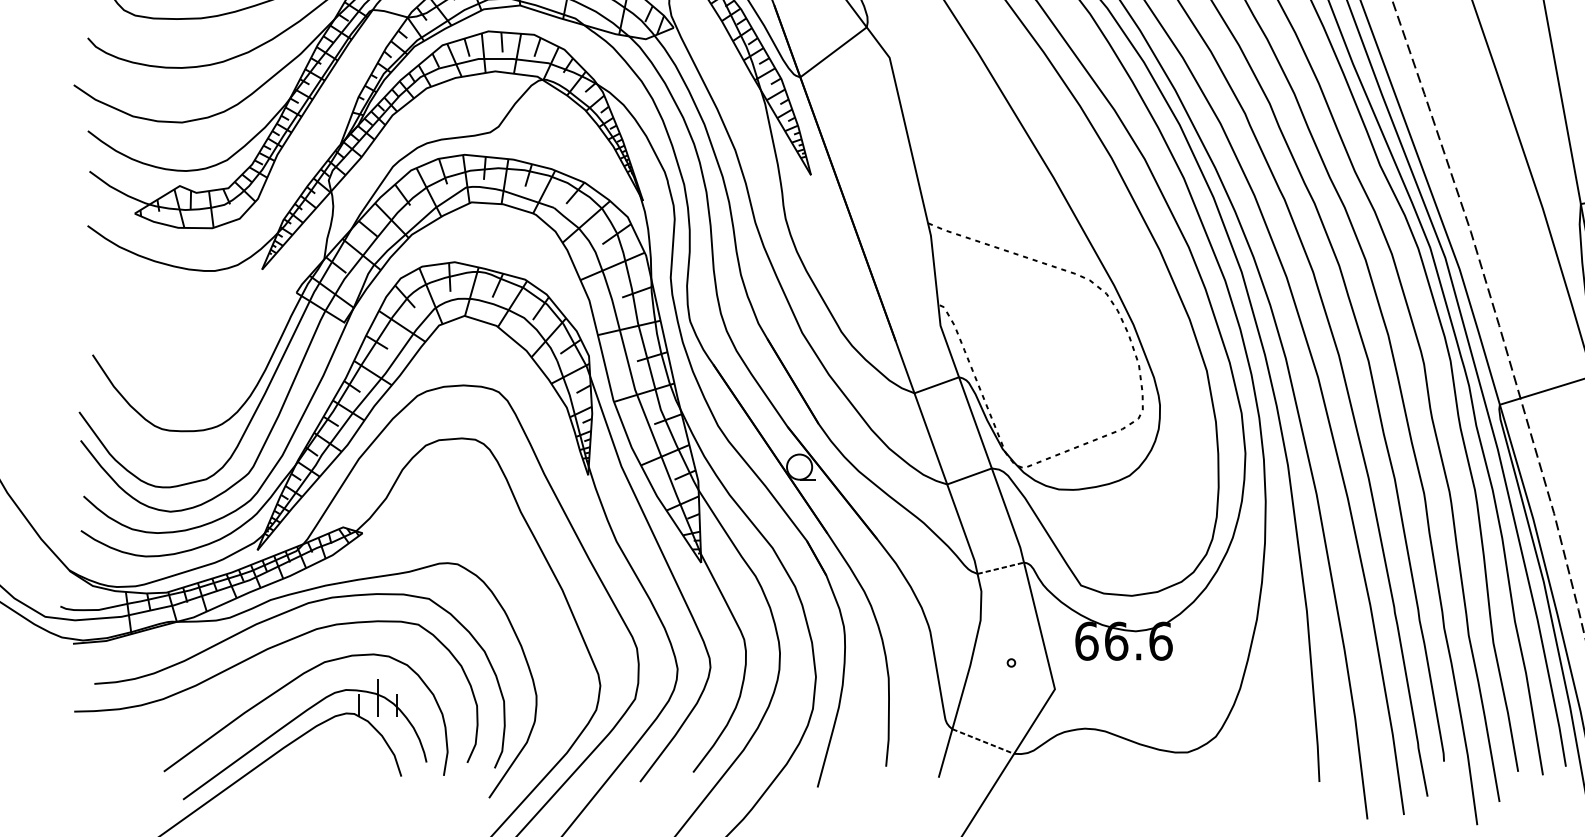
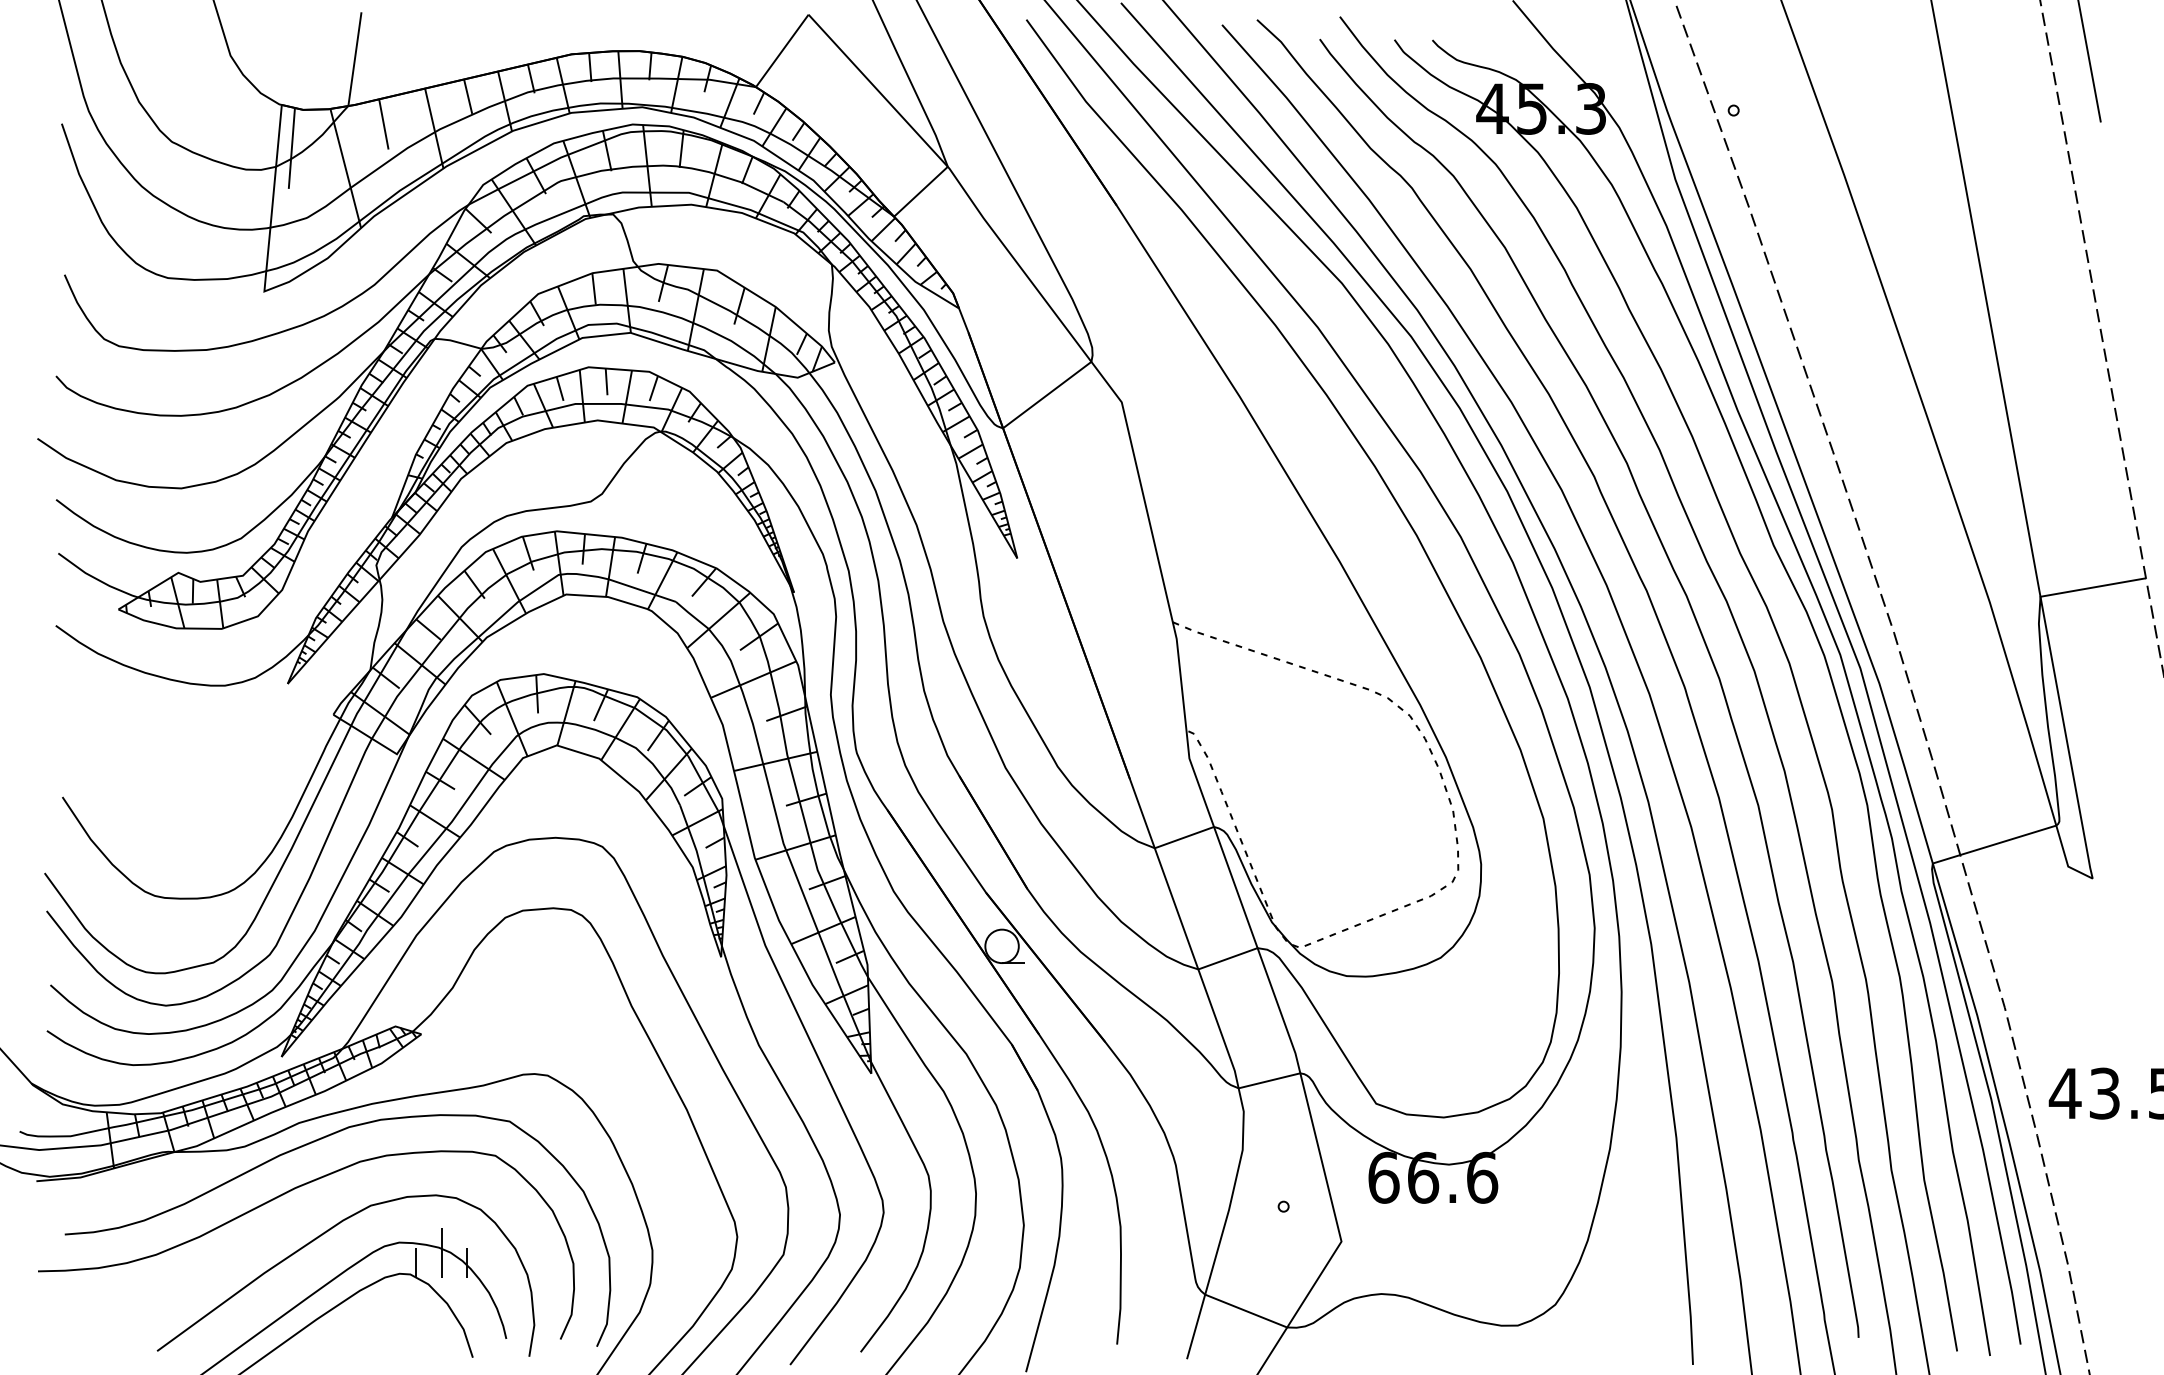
line: (1000, 568) -> (1269, 1080), dashed -> solid
line: (983, 741) -> (1246, 1311), dashed -> solid

